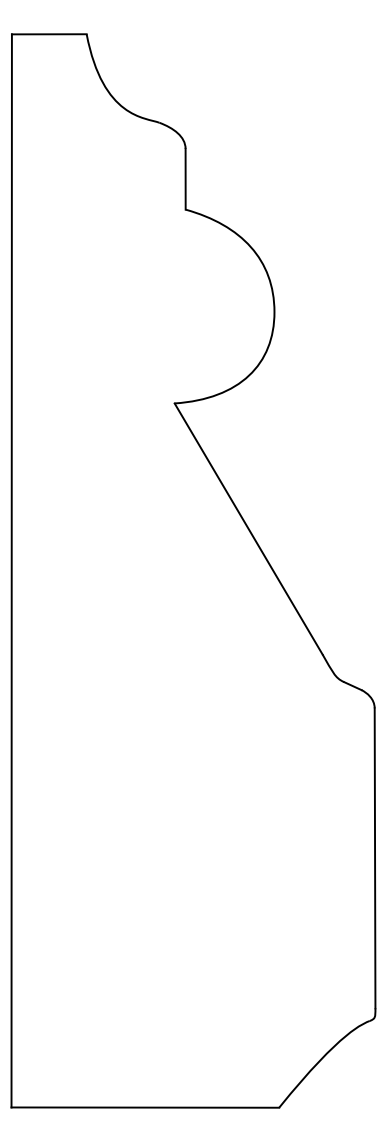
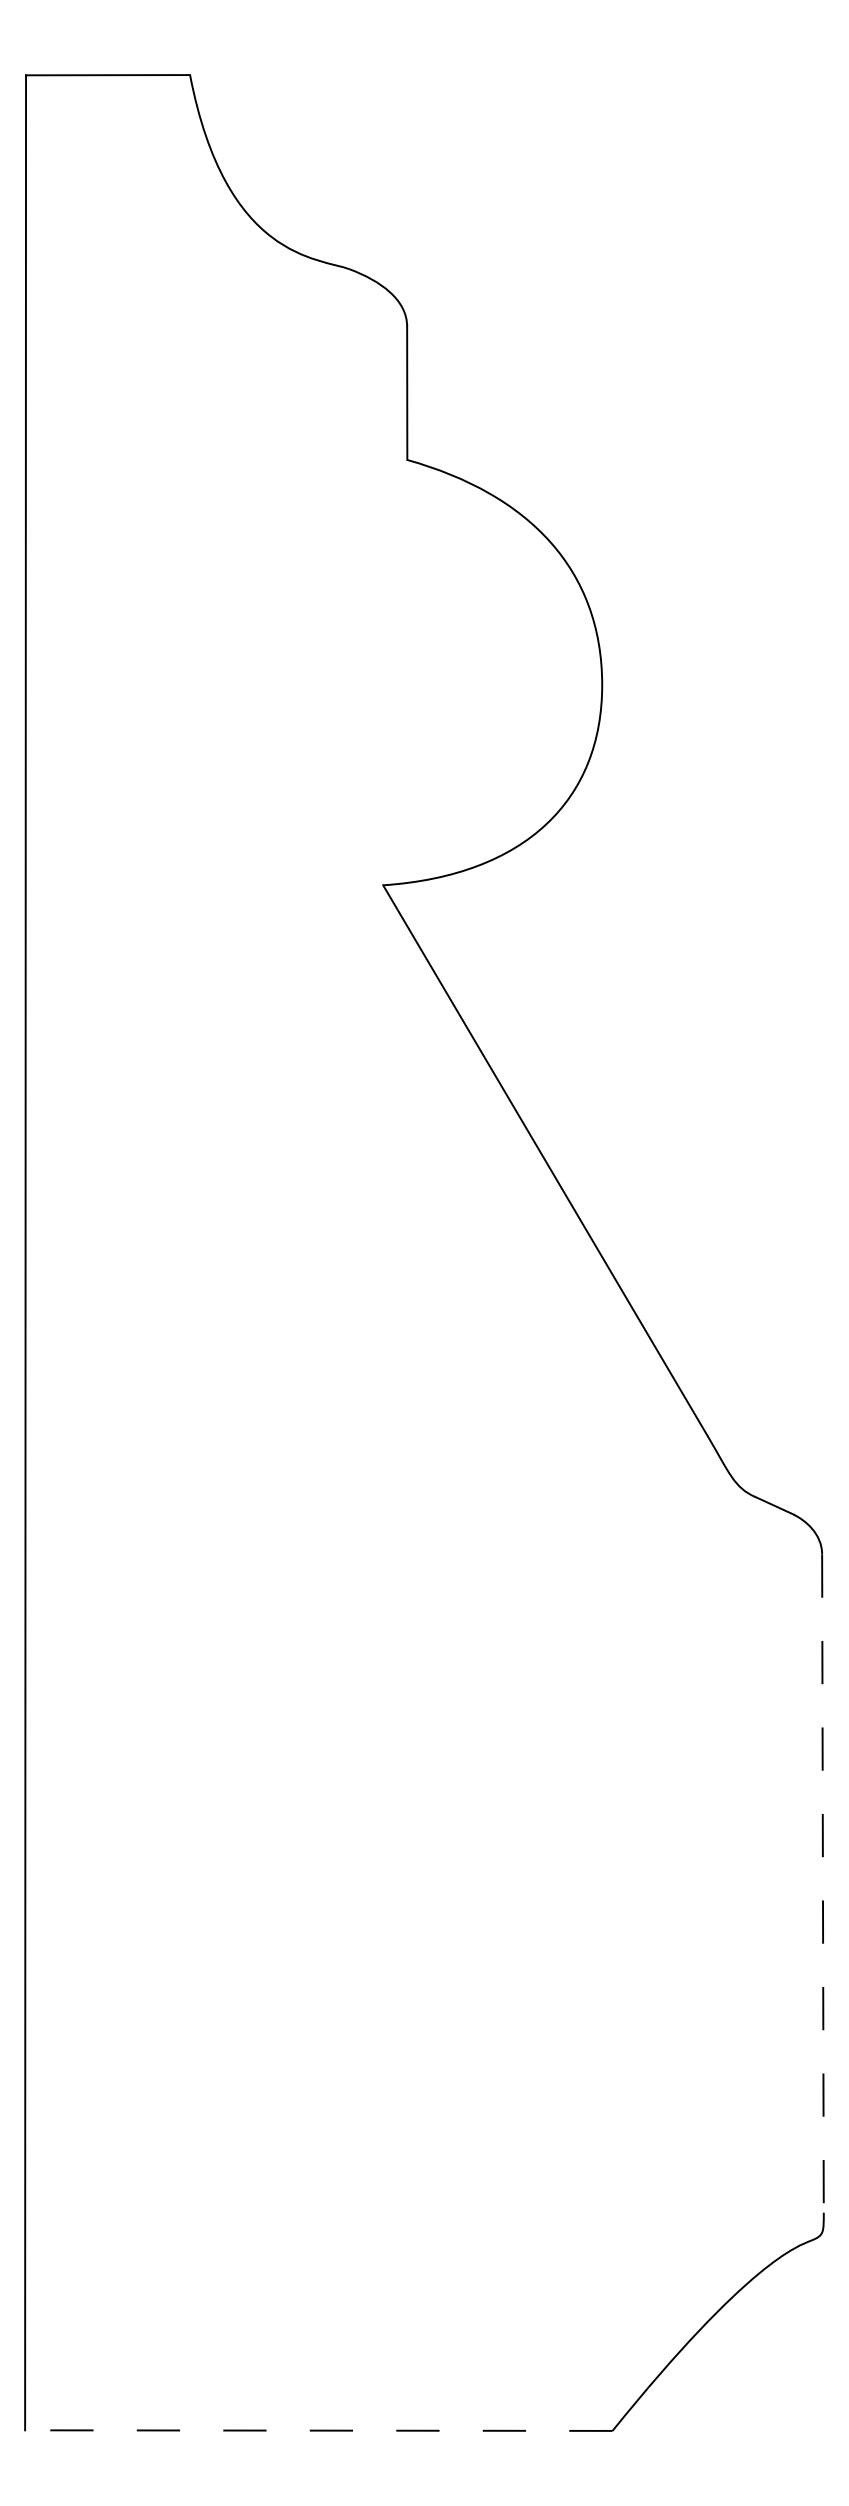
line: (375, 858) -> (823, 1883), solid -> dashed
line: (145, 1107) -> (319, 2430), solid -> dashed

